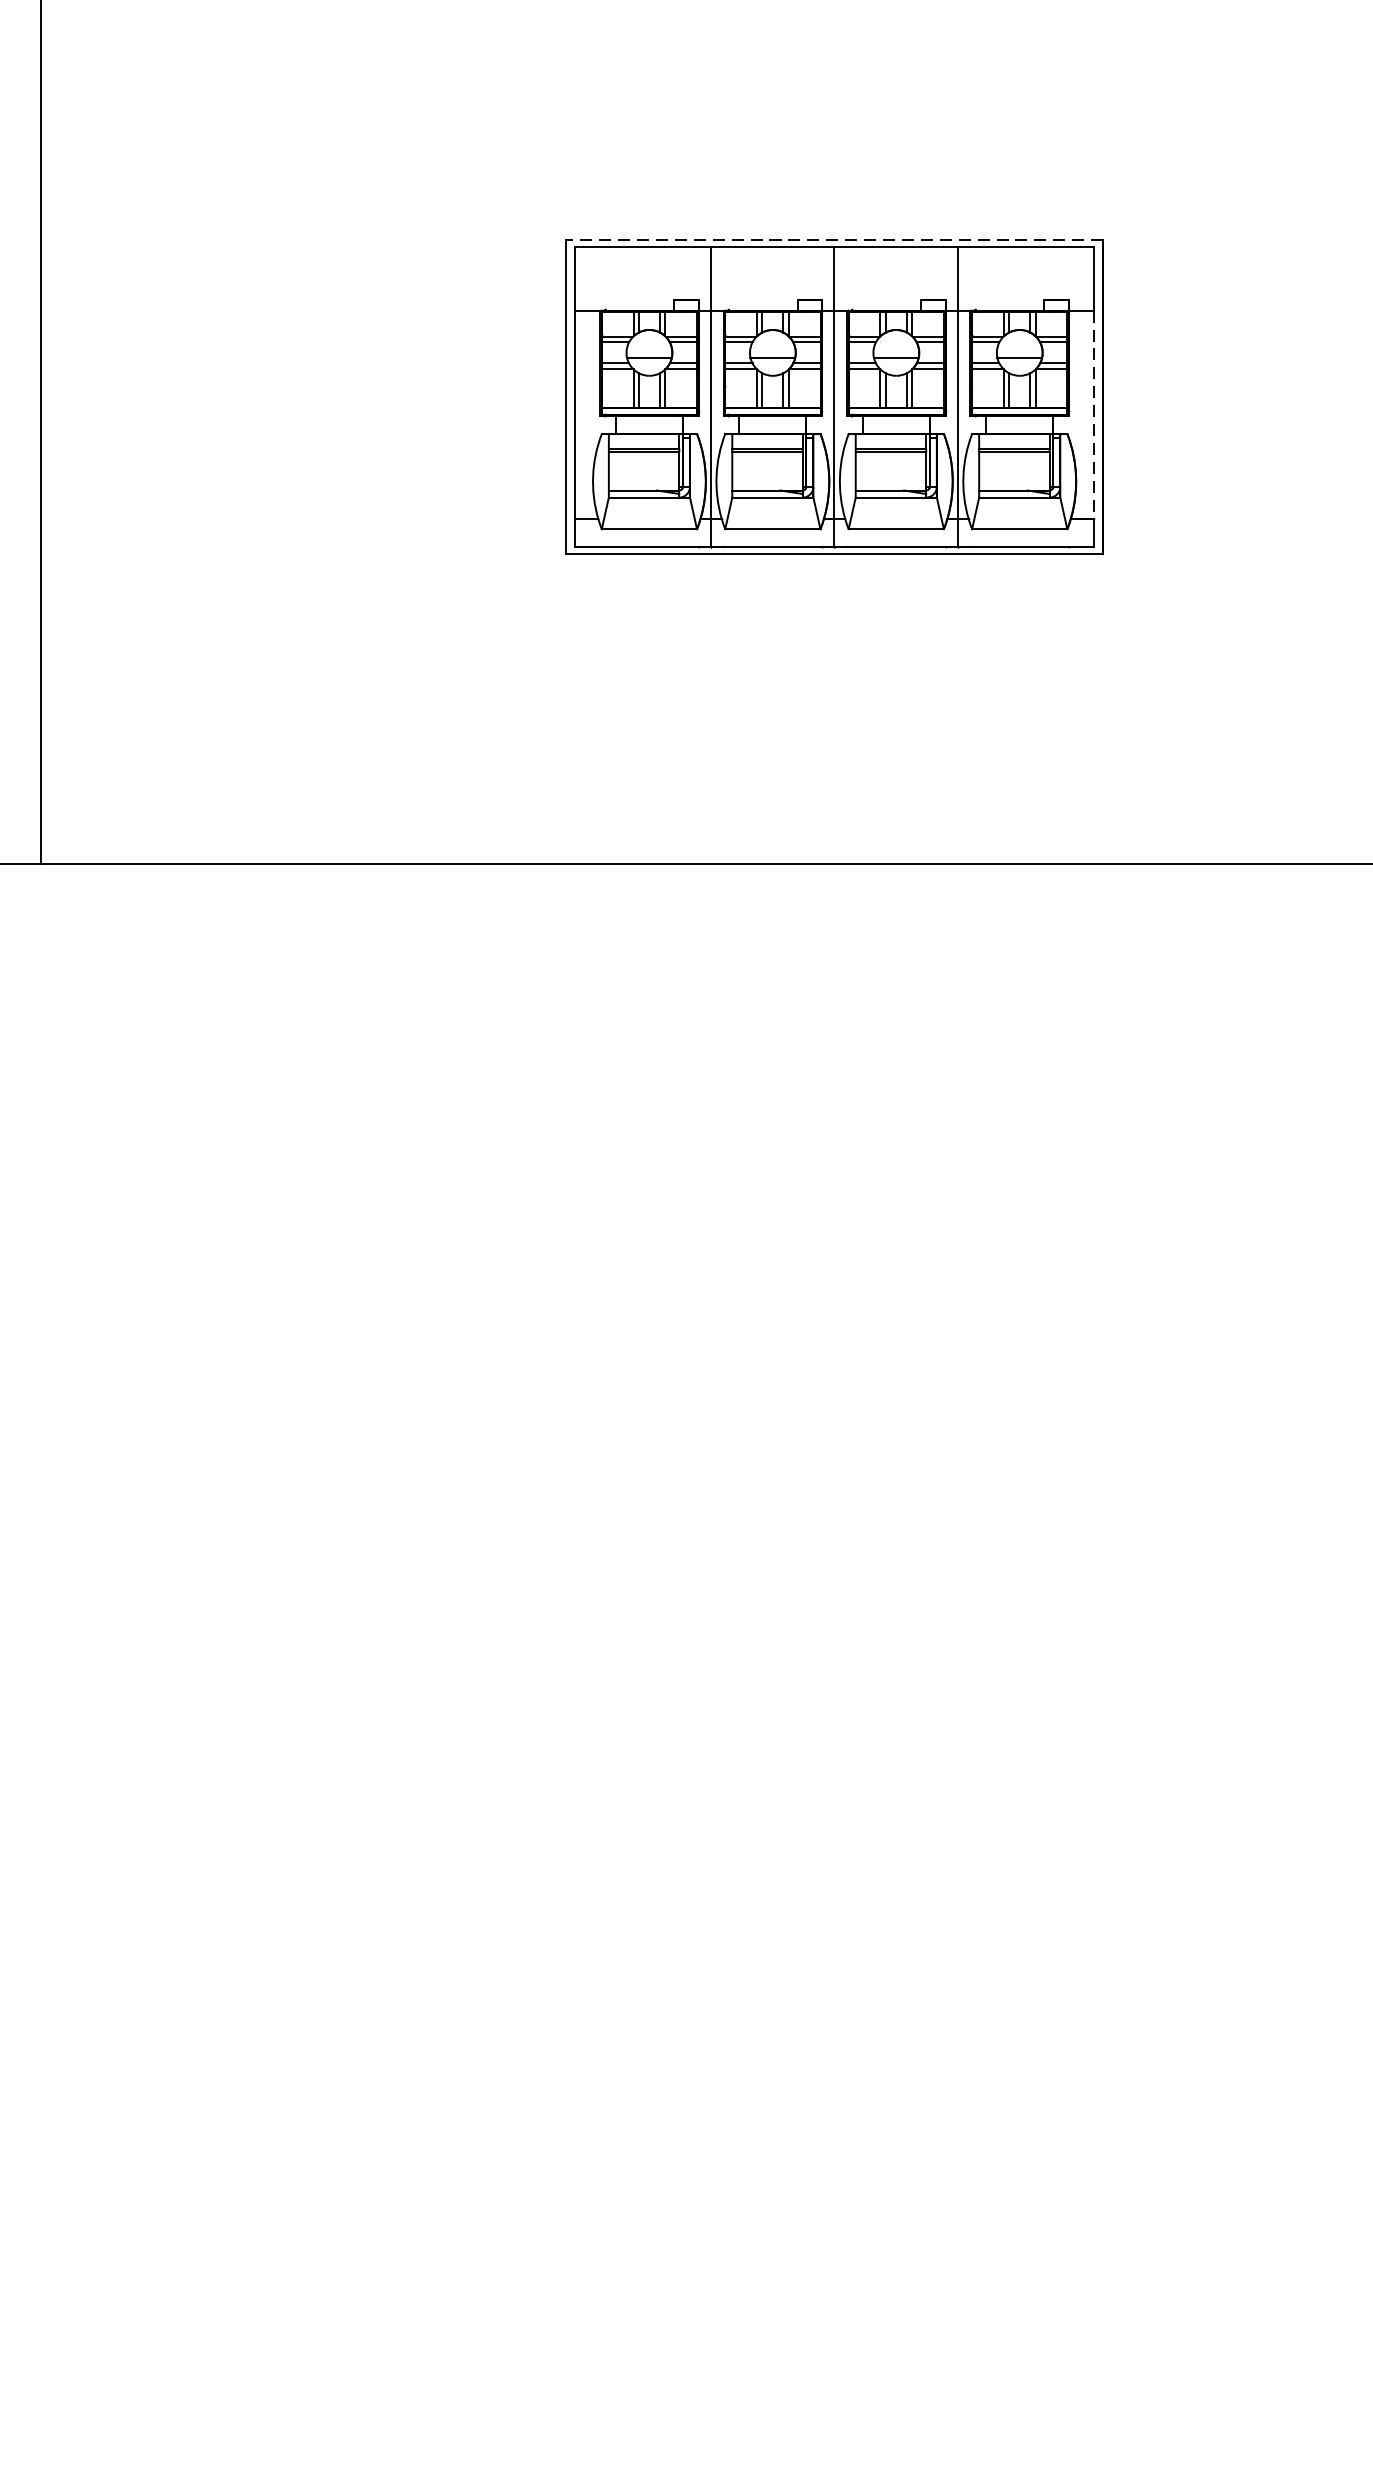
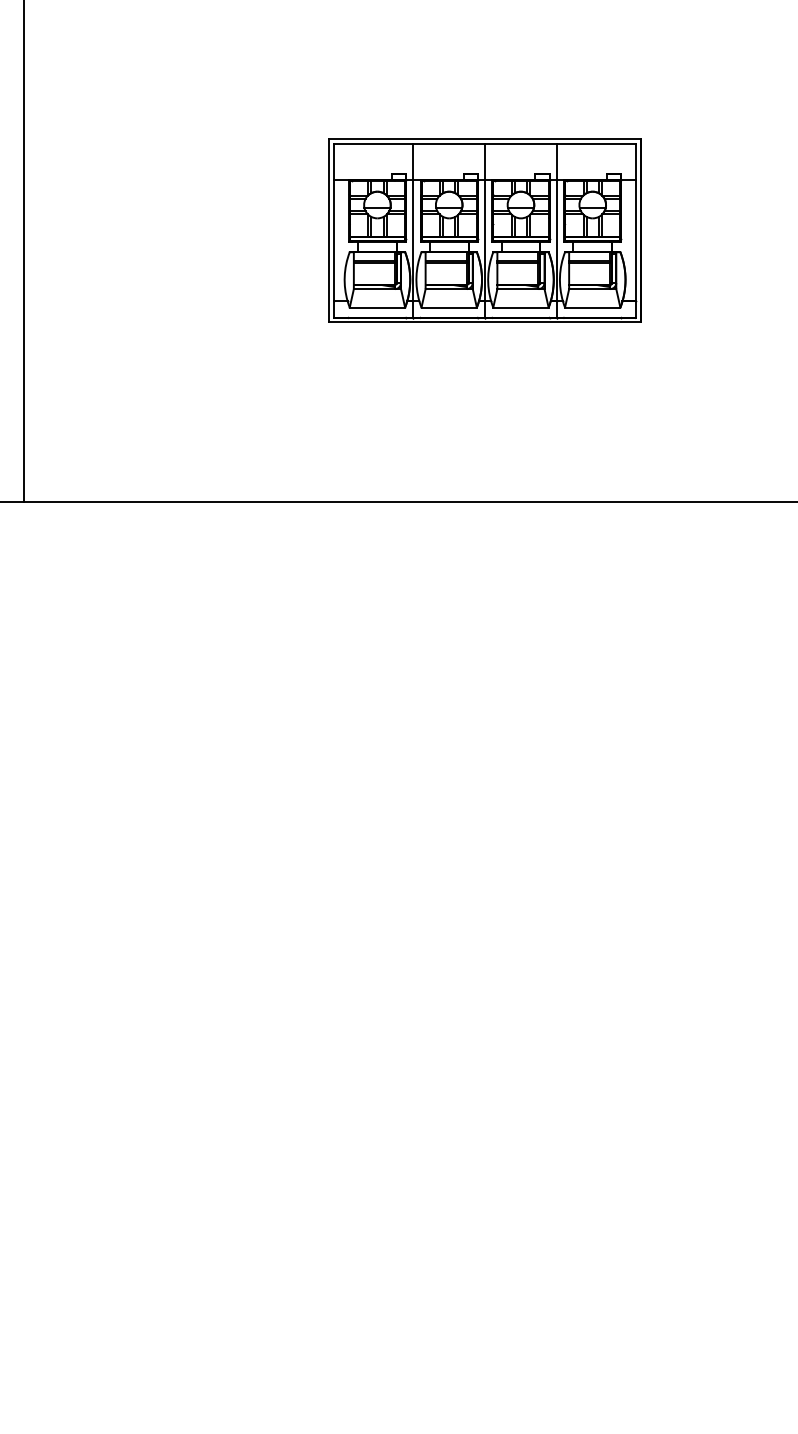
line: (833, 240) -> (484, 139), dashed -> solid
line: (1093, 415) -> (635, 241), dashed -> solid

